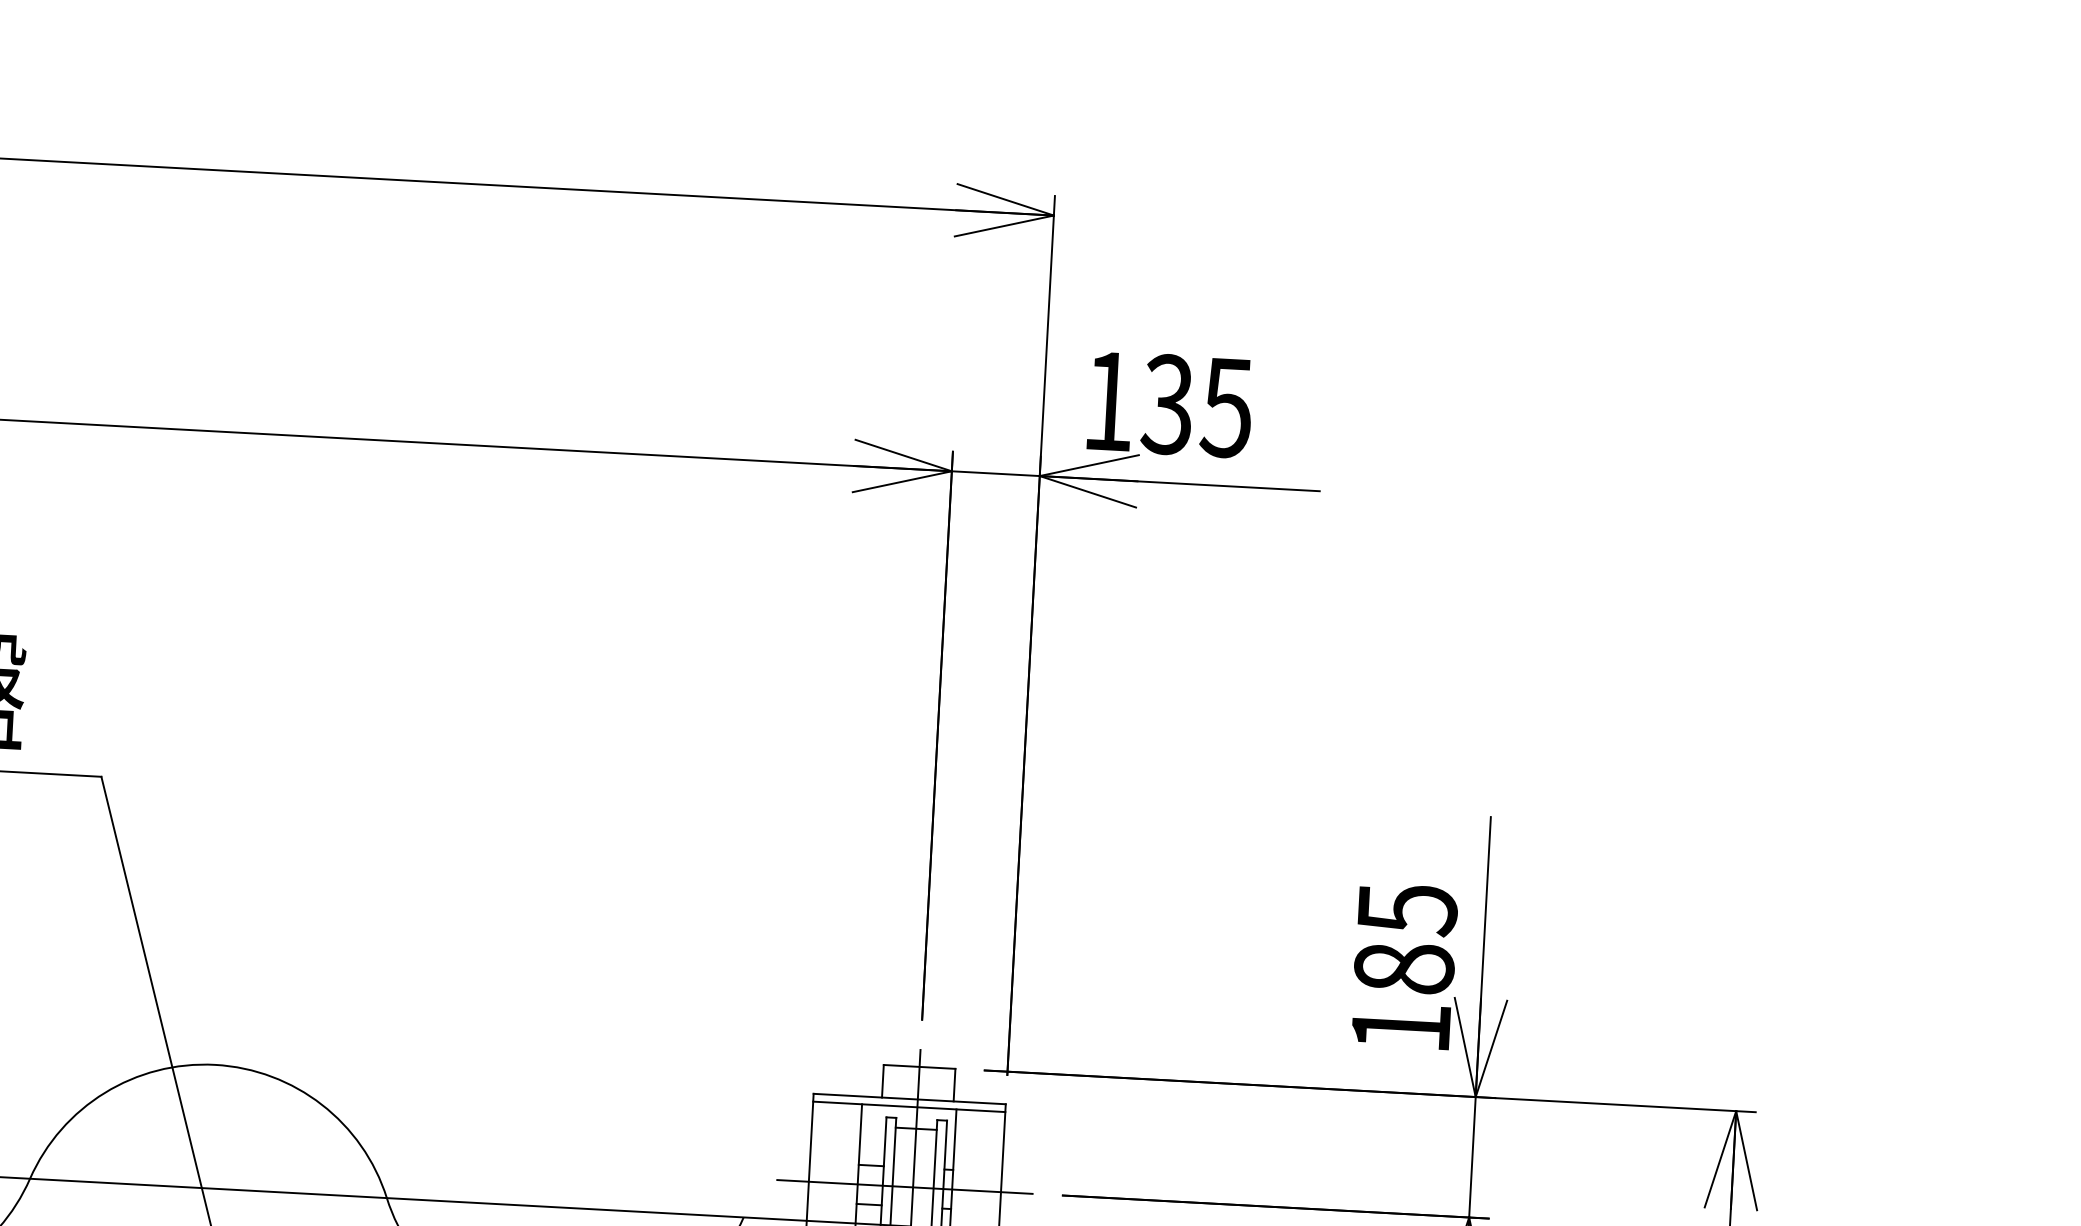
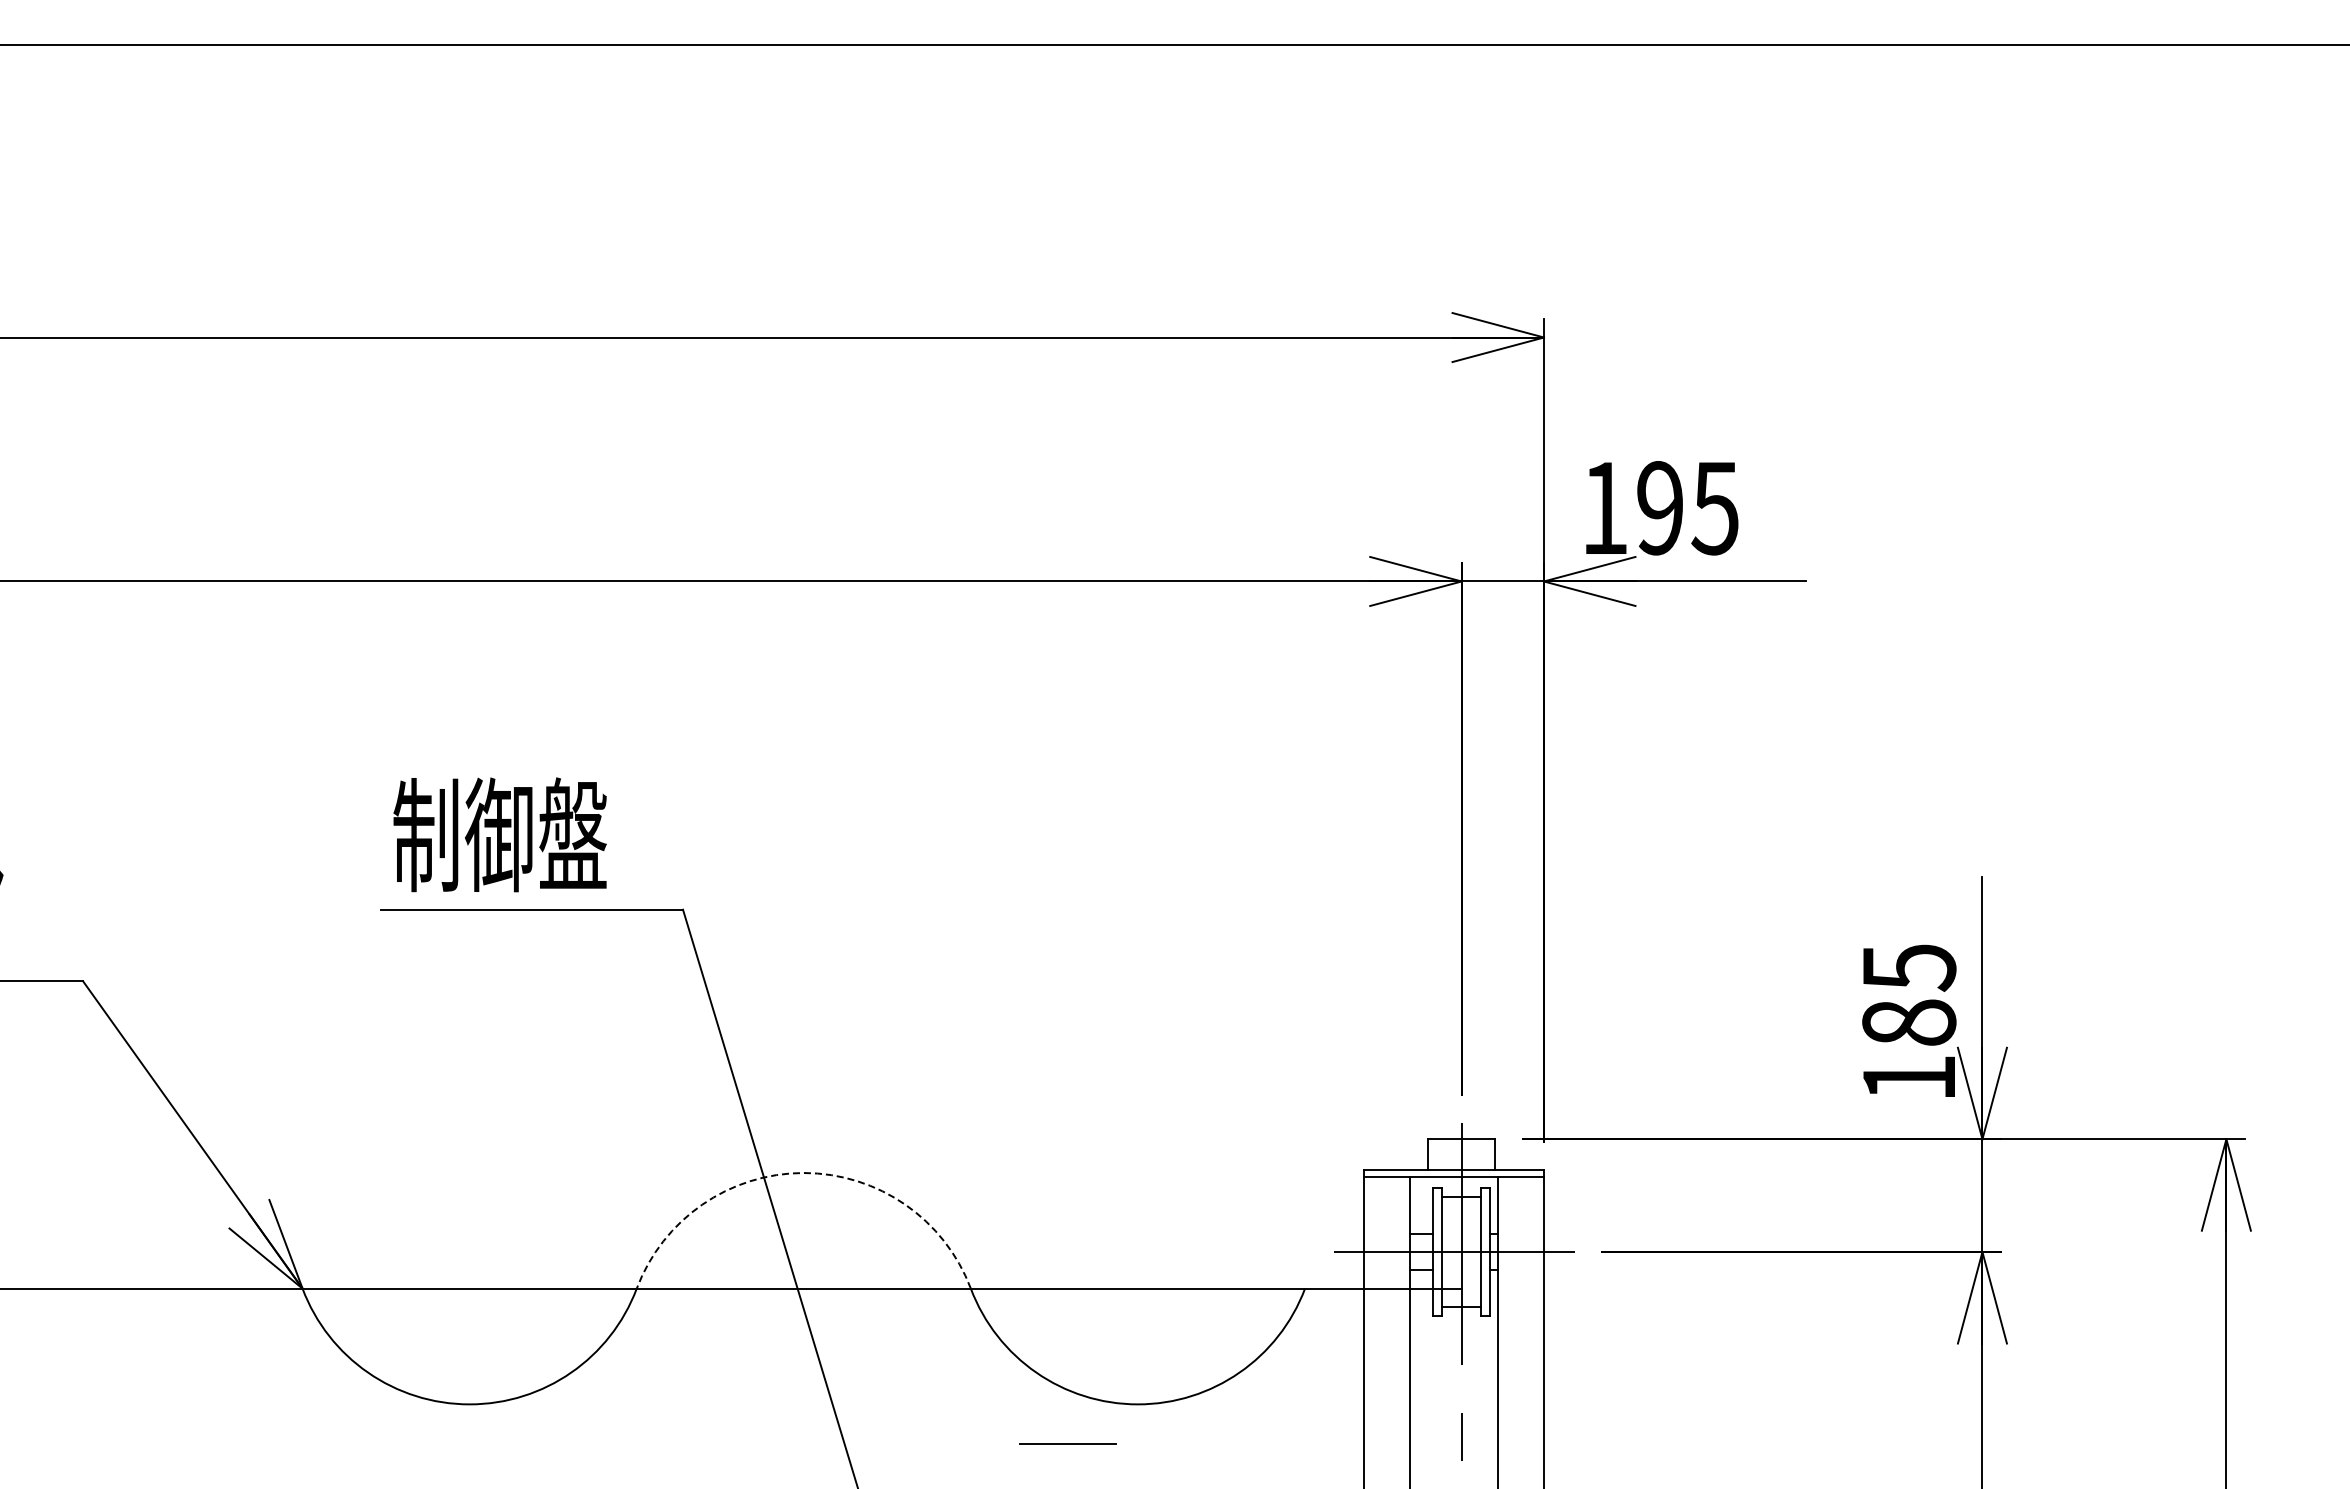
text: (1167, 404) -> (1659, 508), 135 -> 195
arc: (214, 1064) -> (803, 1172), solid -> dashed

